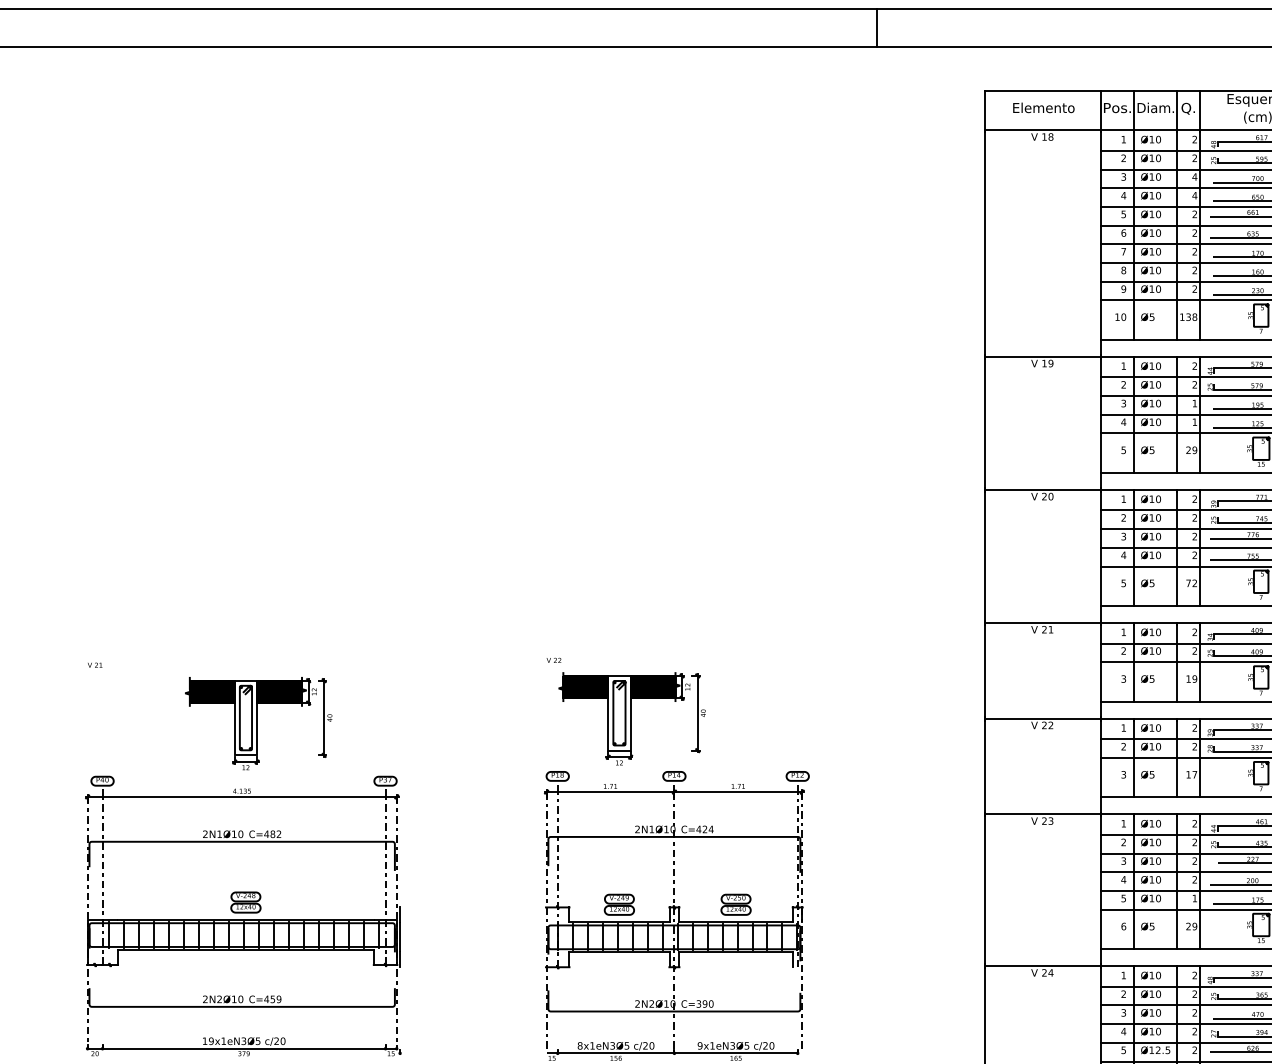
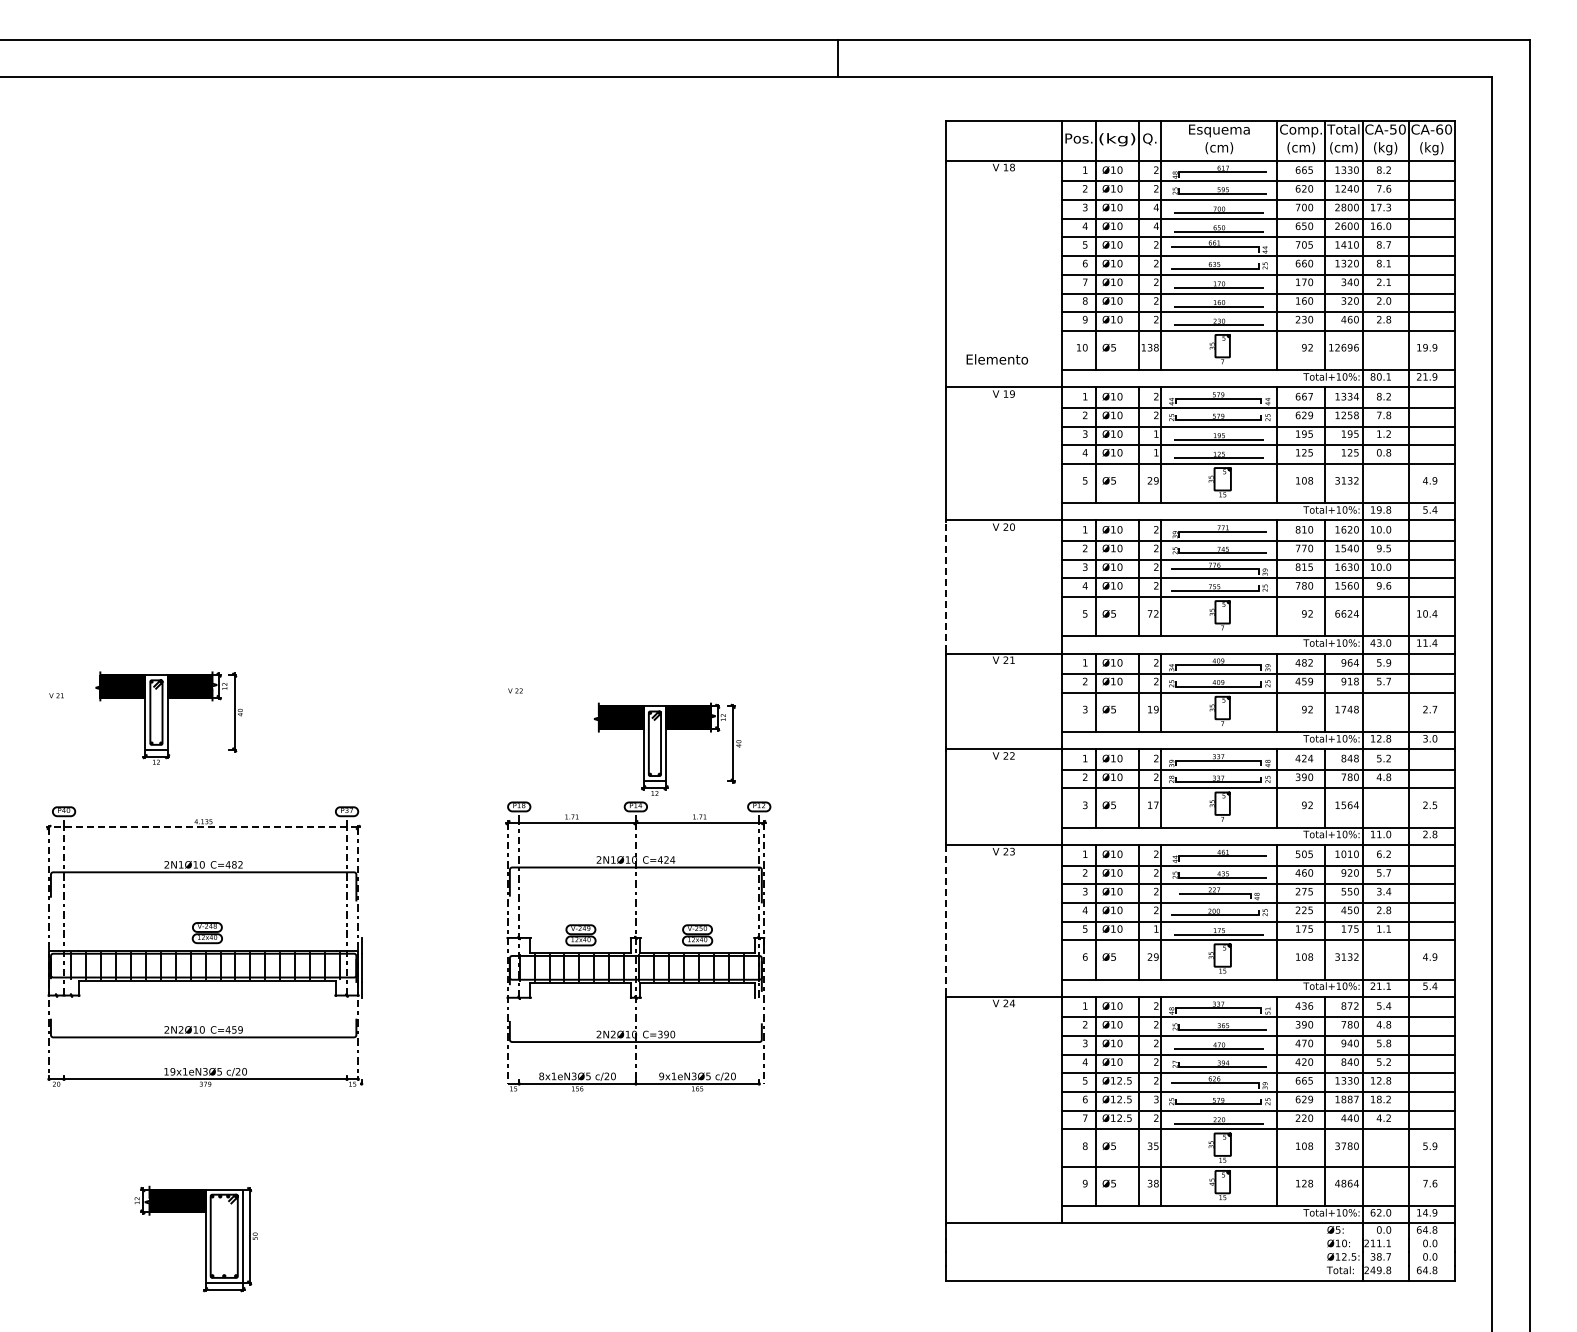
text: (1044, 107) -> (997, 359), moved
text: (1156, 108) -> (1117, 139), Diam. -> (kg)
line: (985, 556) -> (946, 587), solid -> dashed
part: (632, 717) -> (667, 748), moved
part: (258, 722) -> (168, 717), moved
line: (242, 796) -> (203, 827), solid -> dashed
line: (985, 889) -> (946, 920), solid -> dashed

